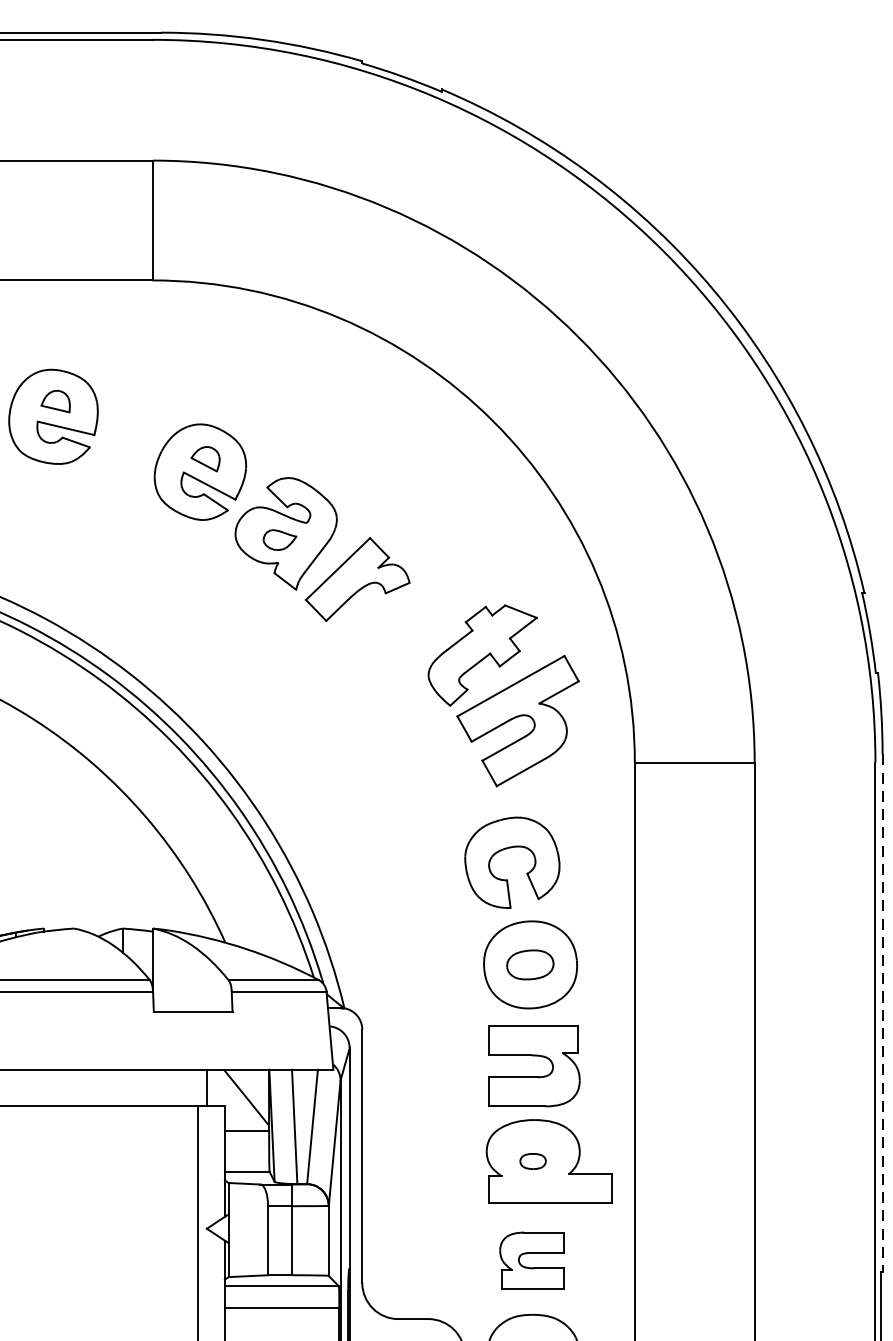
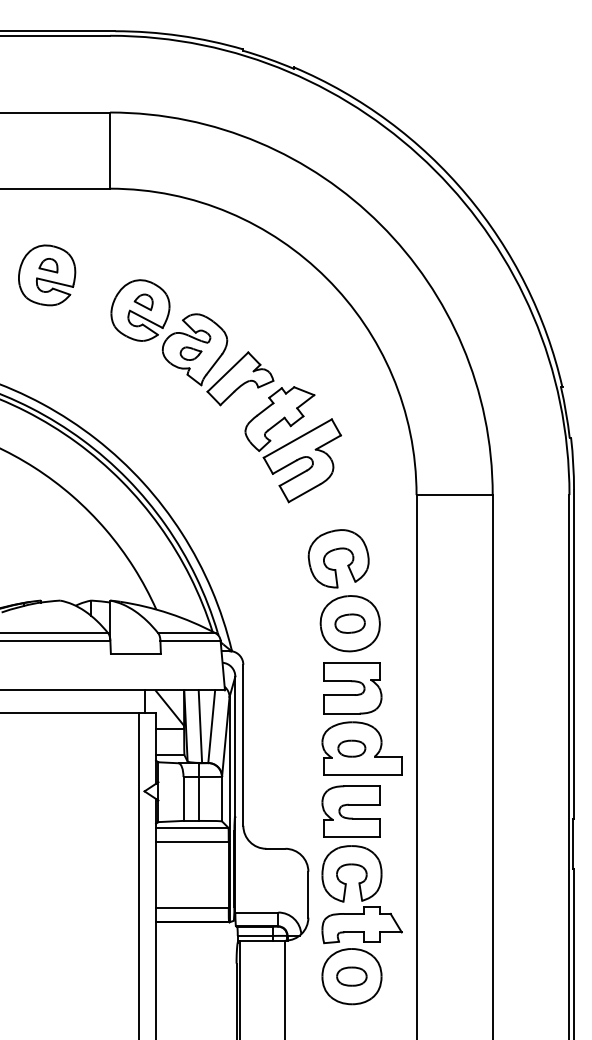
part: (504, 695) -> (293, 444), moved
line: (883, 1013) -> (574, 654), dashed -> solid
part: (532, 1161) -> (351, 748), size x1.67
part: (530, 1260) -> (350, 811), size x1.43

